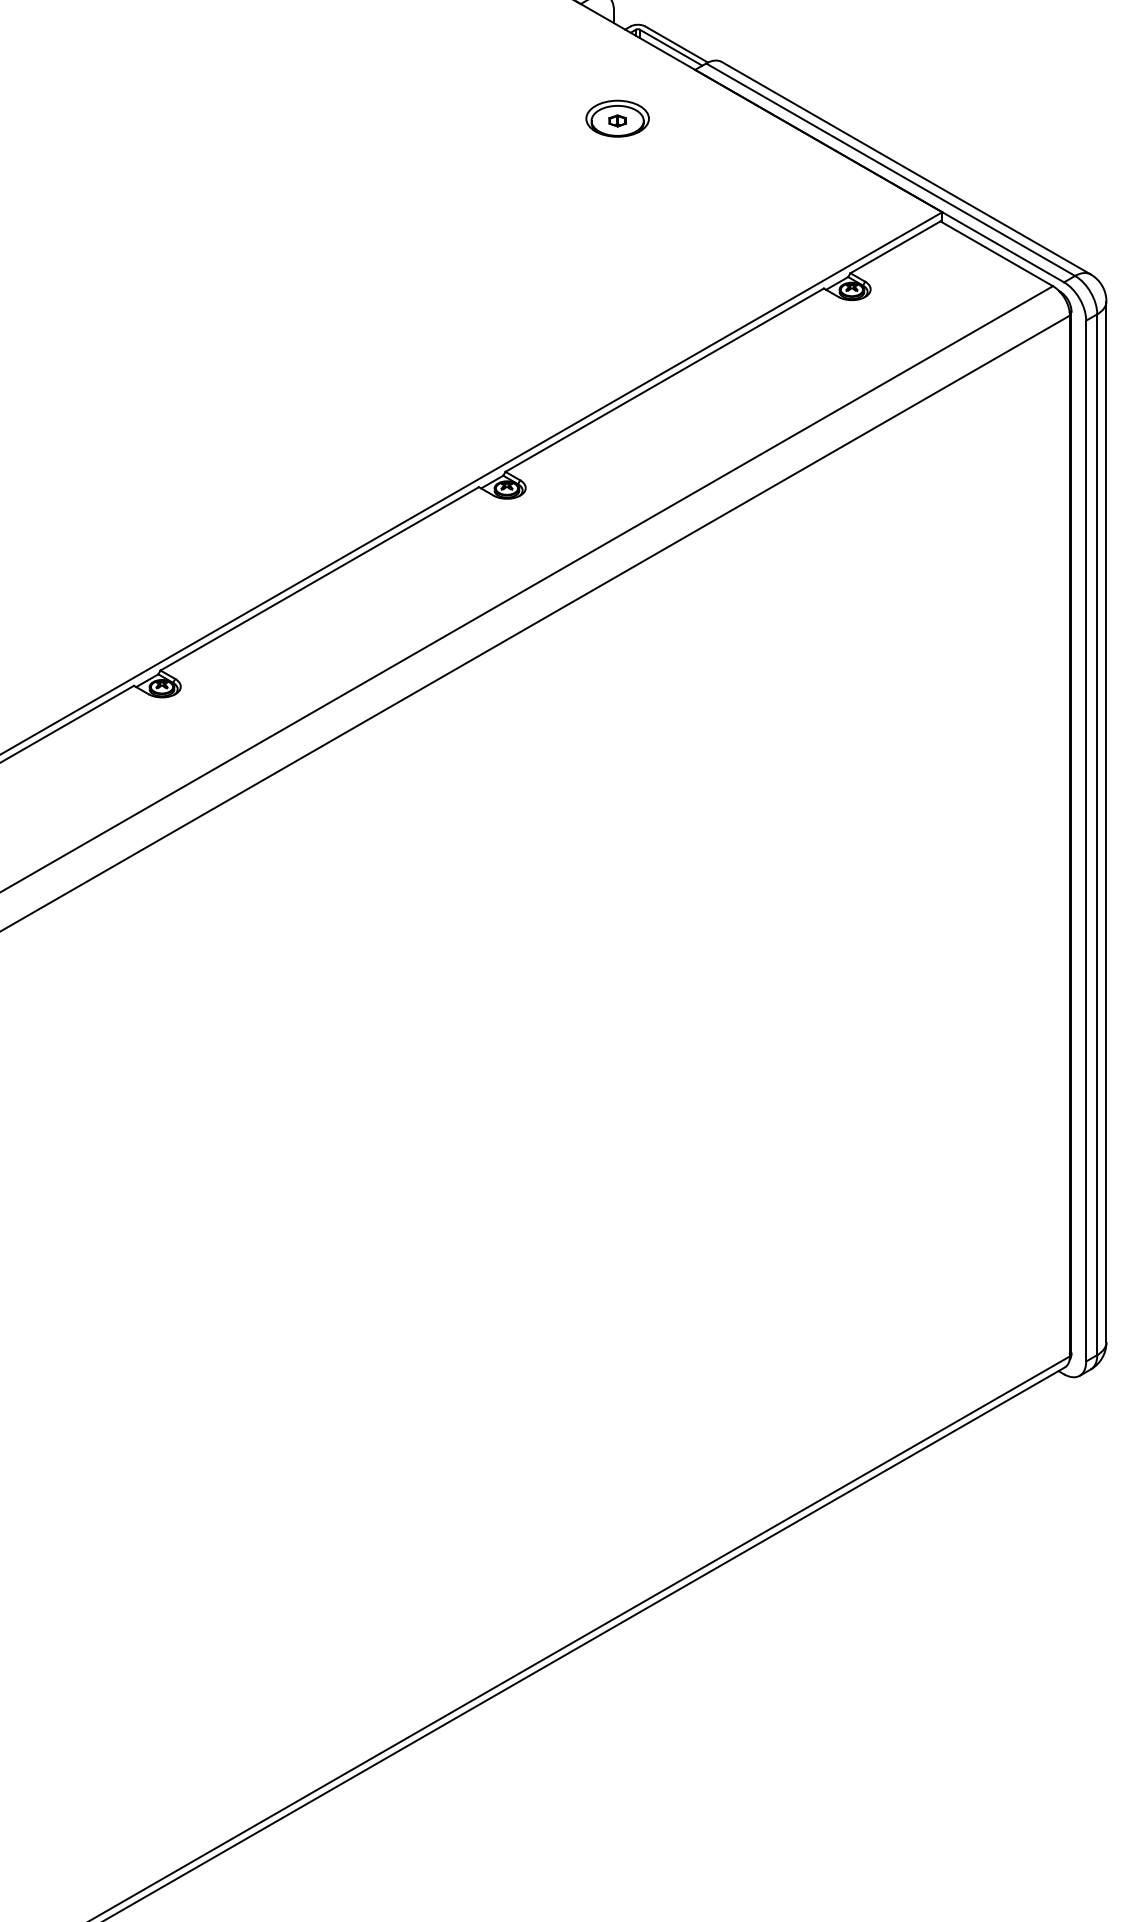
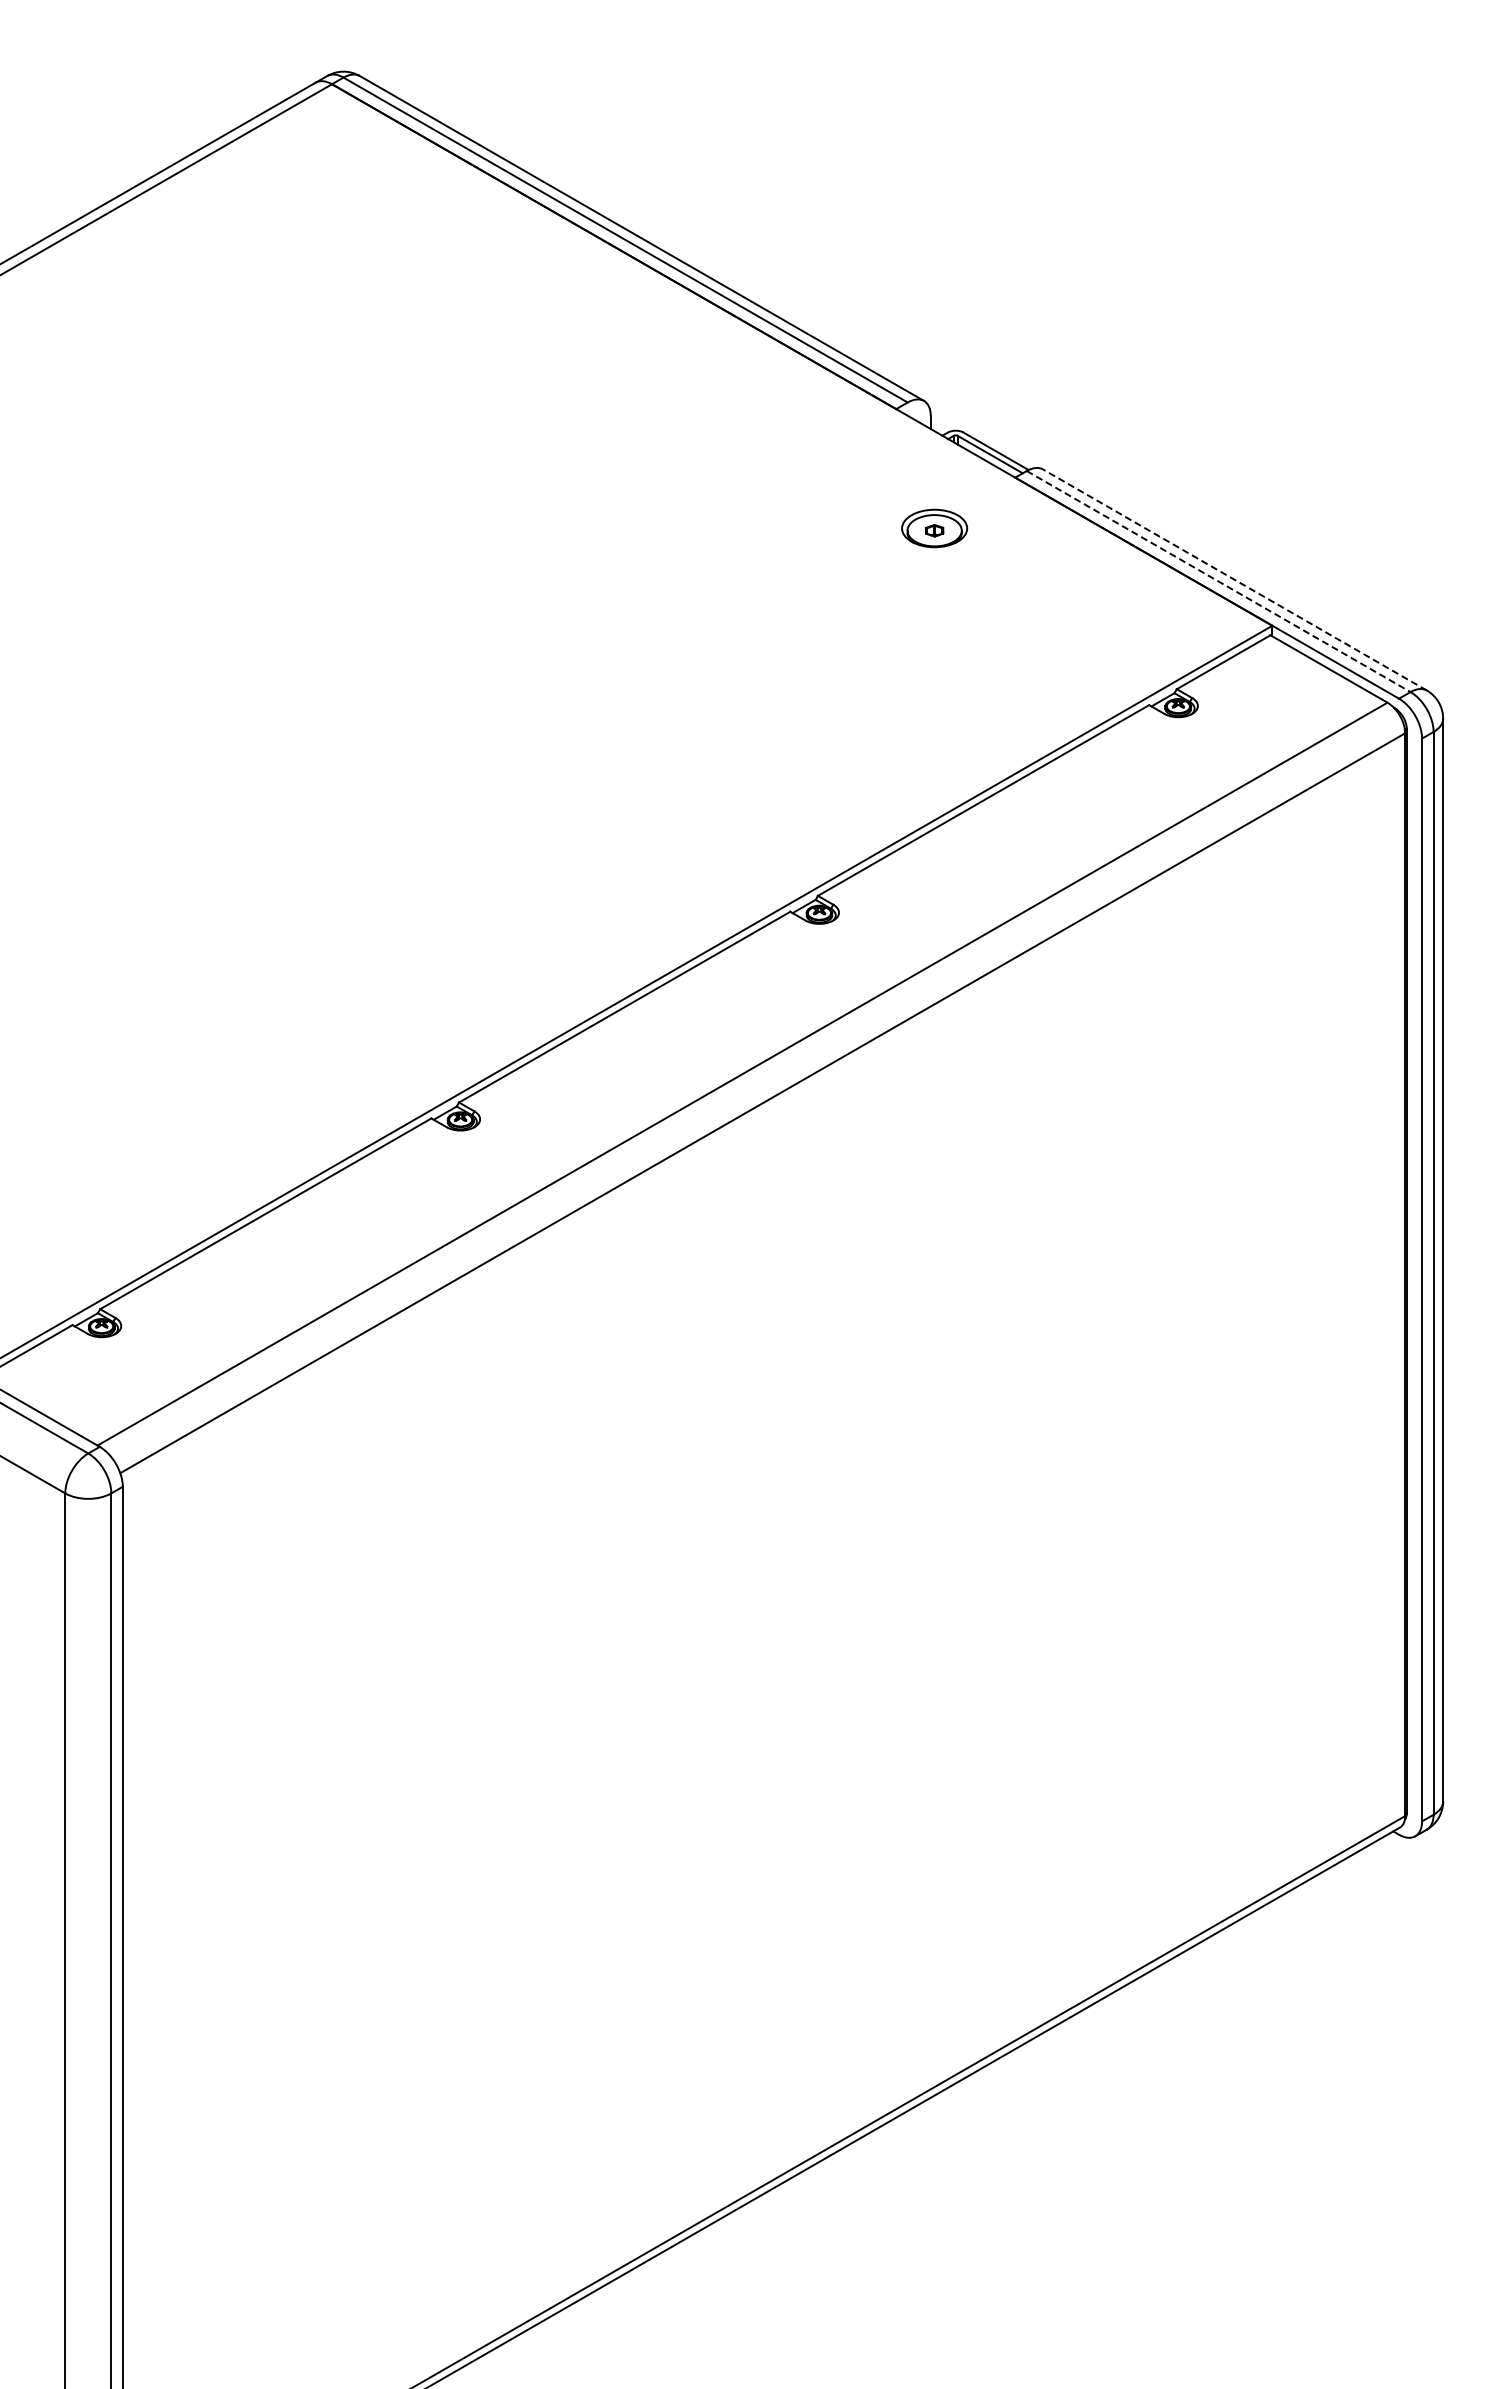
line: (905, 167) -> (1234, 579), solid -> dashed
line: (891, 169) -> (1219, 581), solid -> dashed

